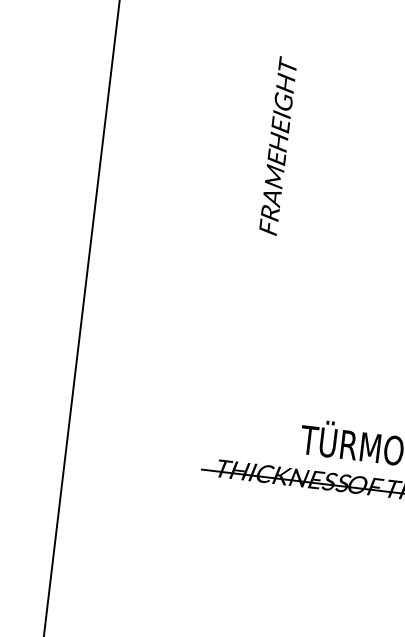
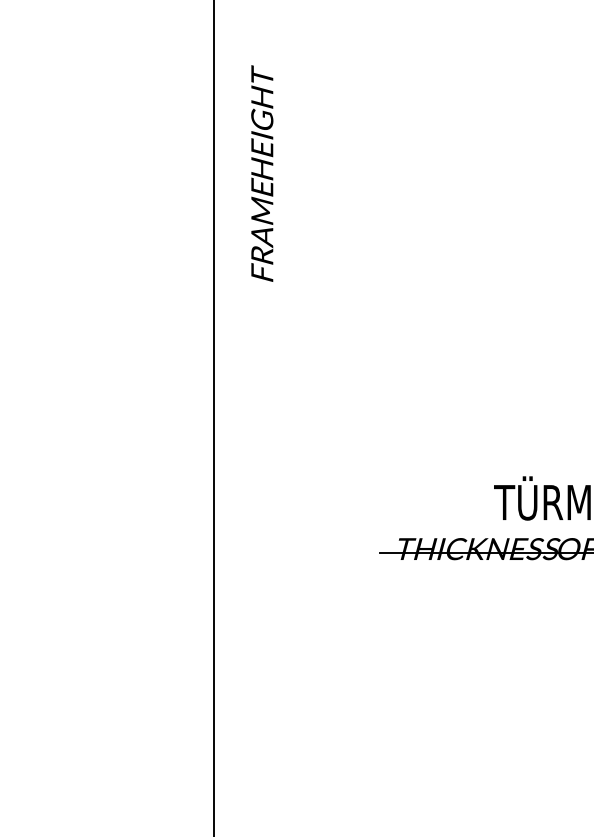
text: (278, 146) -> (262, 173), moved

